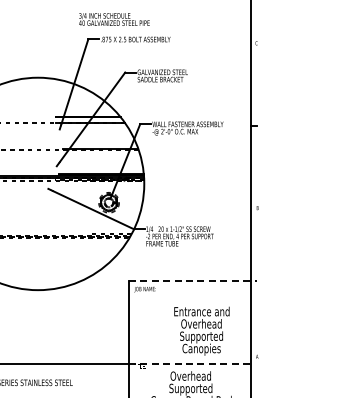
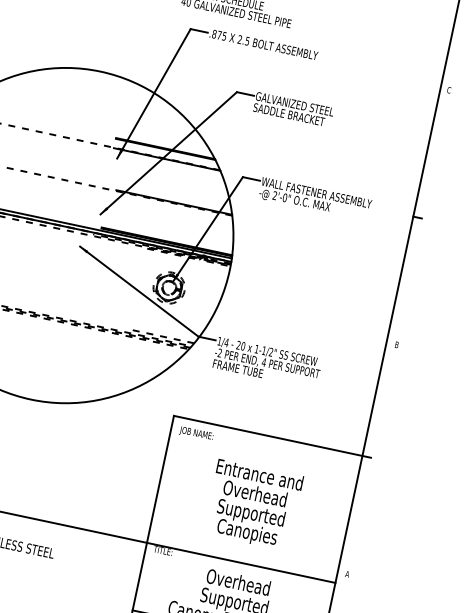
line: (192, 281) -> (272, 436), dashed -> solid
text: (201, 330) -> (253, 503), moved
line: (190, 363) -> (242, 562), dashed -> solid

